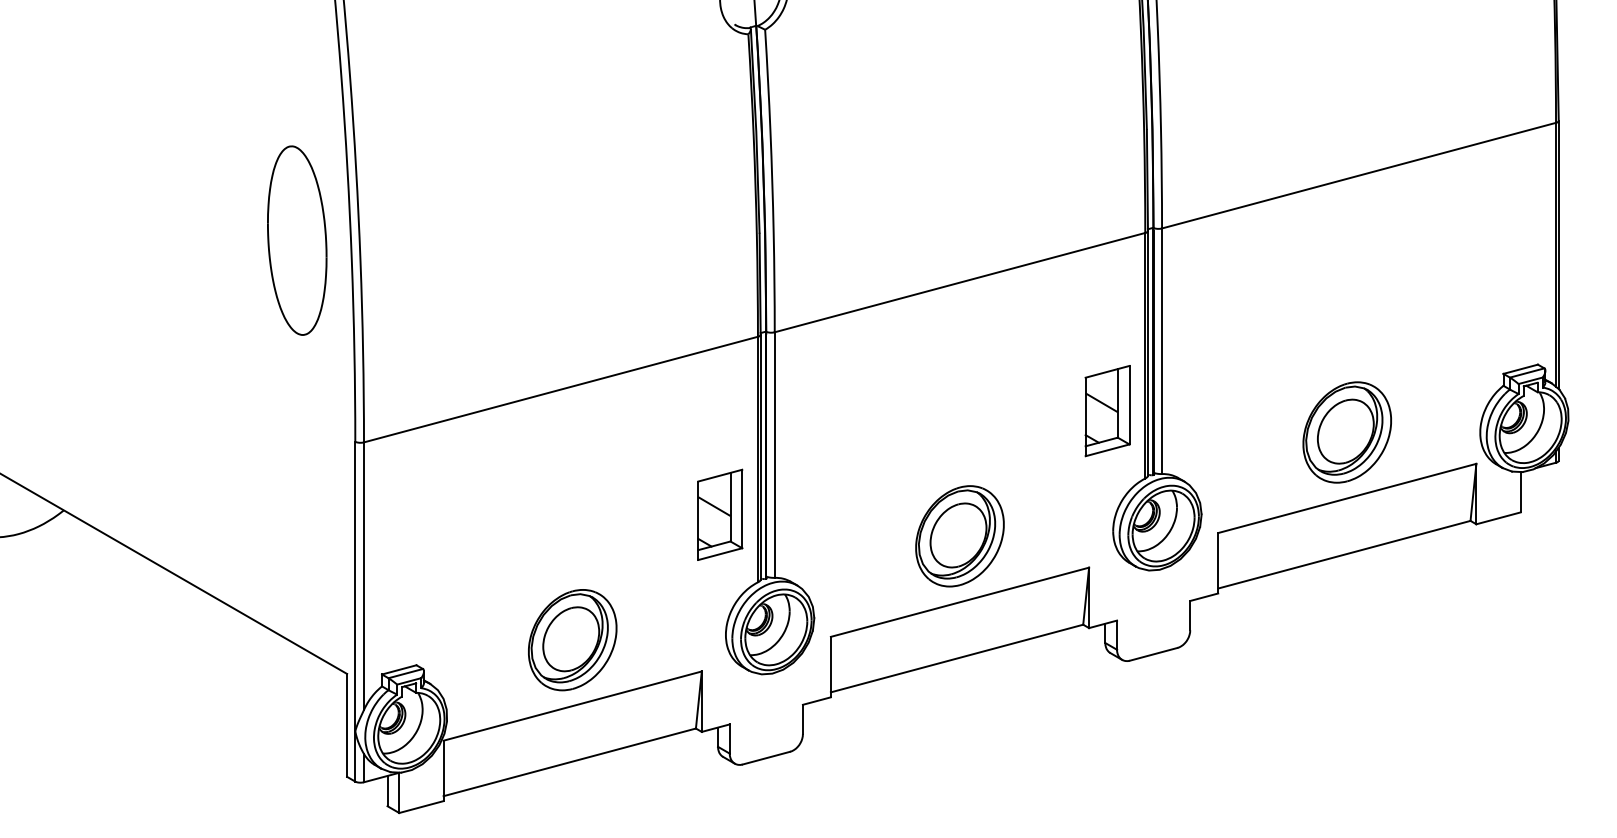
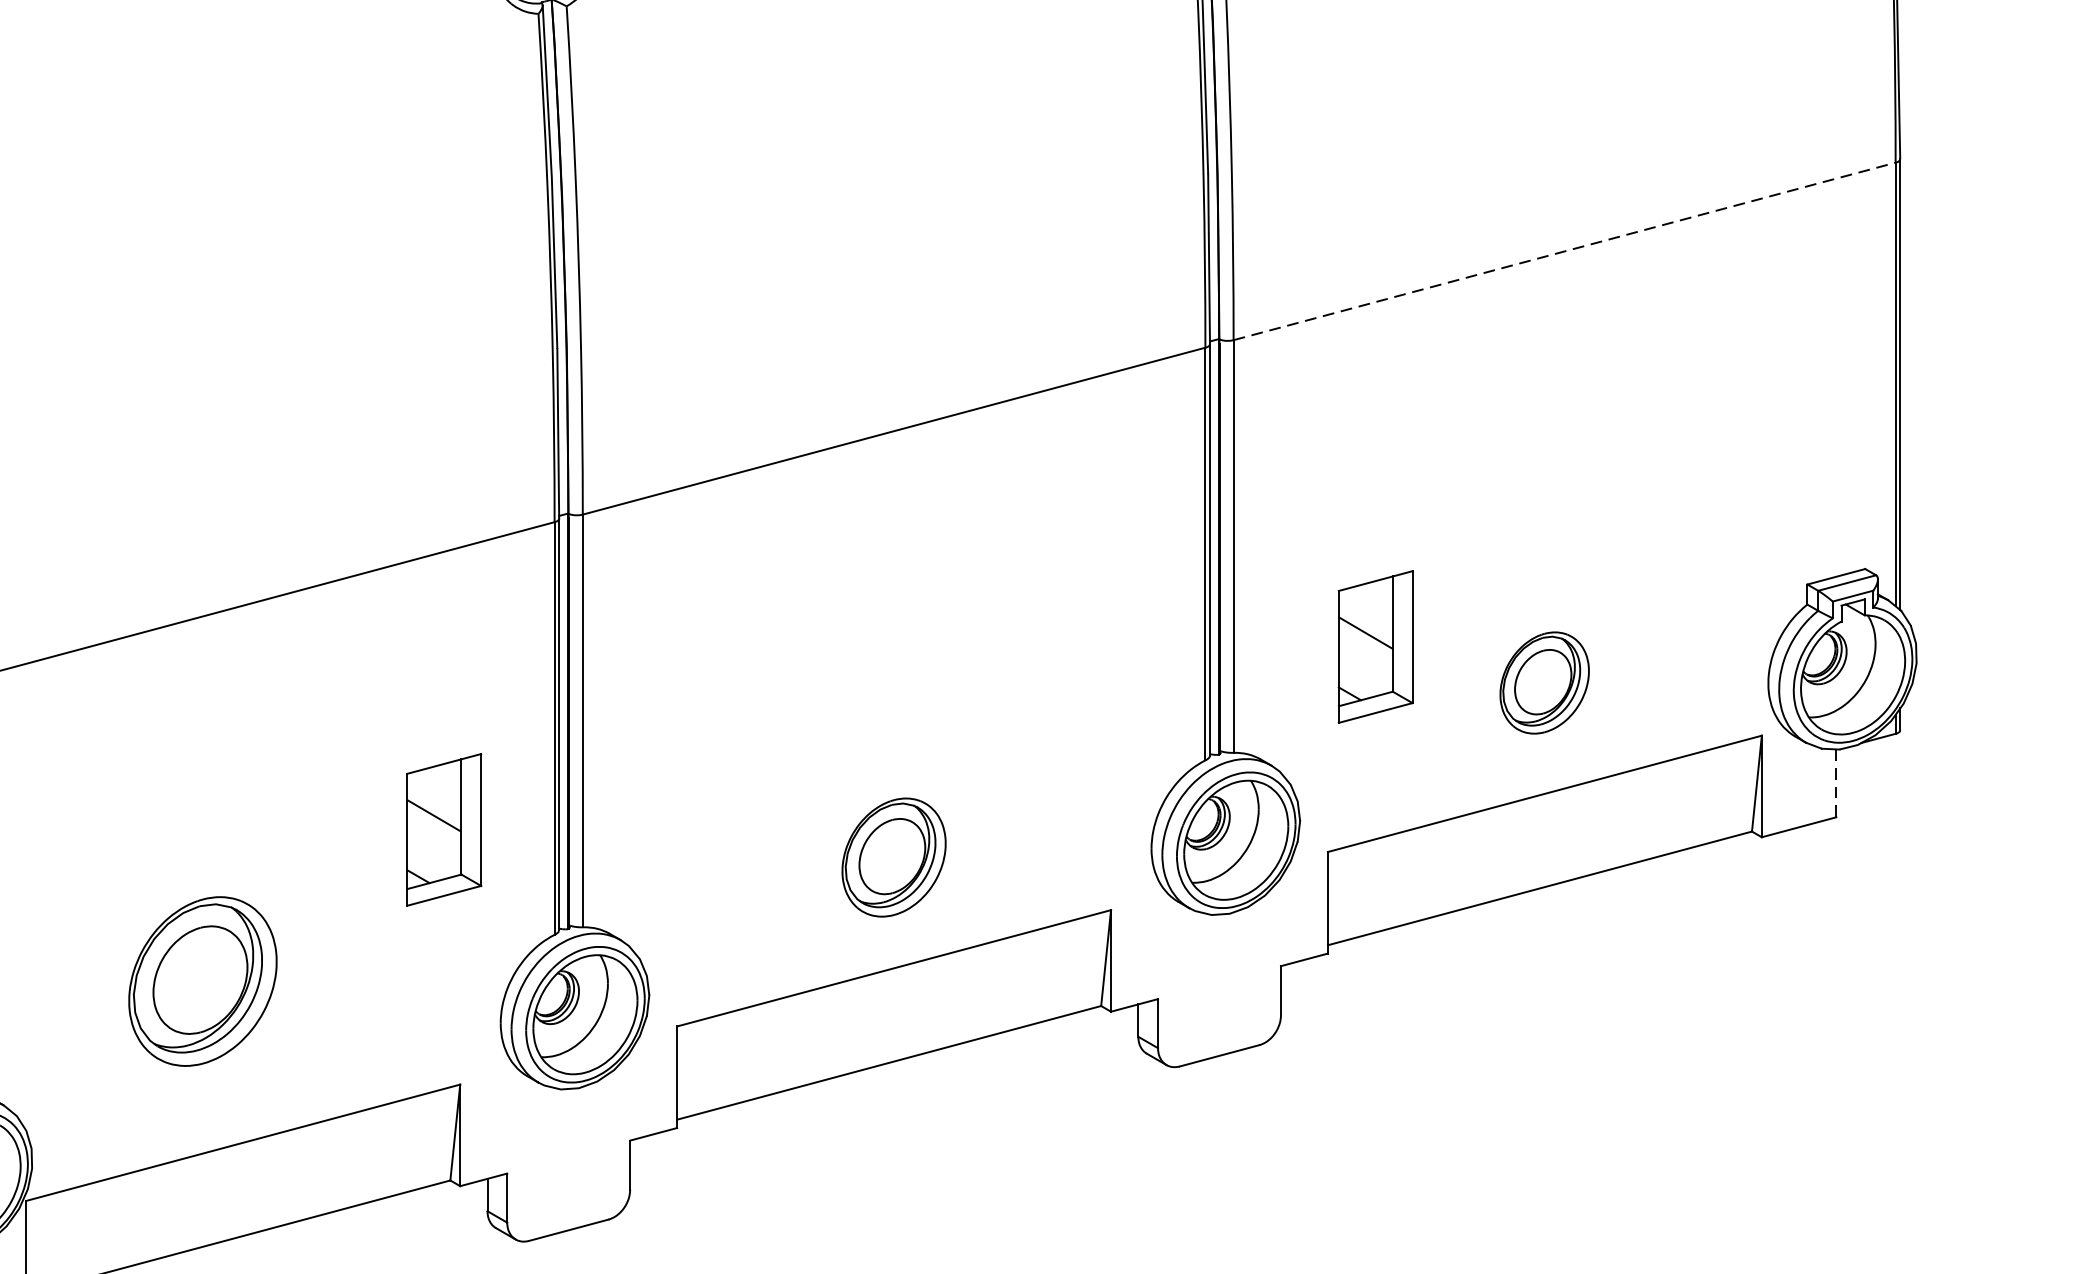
line: (1359, 175) -> (1565, 251), solid -> dashed
part: (1107, 411) -> (1375, 647), moved
part: (1346, 432) -> (1543, 683), size x0.6
line: (1520, 492) -> (1835, 783), solid -> dashed
part: (720, 514) -> (444, 829), moved
part: (959, 536) -> (893, 857), size x0.7
part: (572, 640) -> (202, 982), moved

